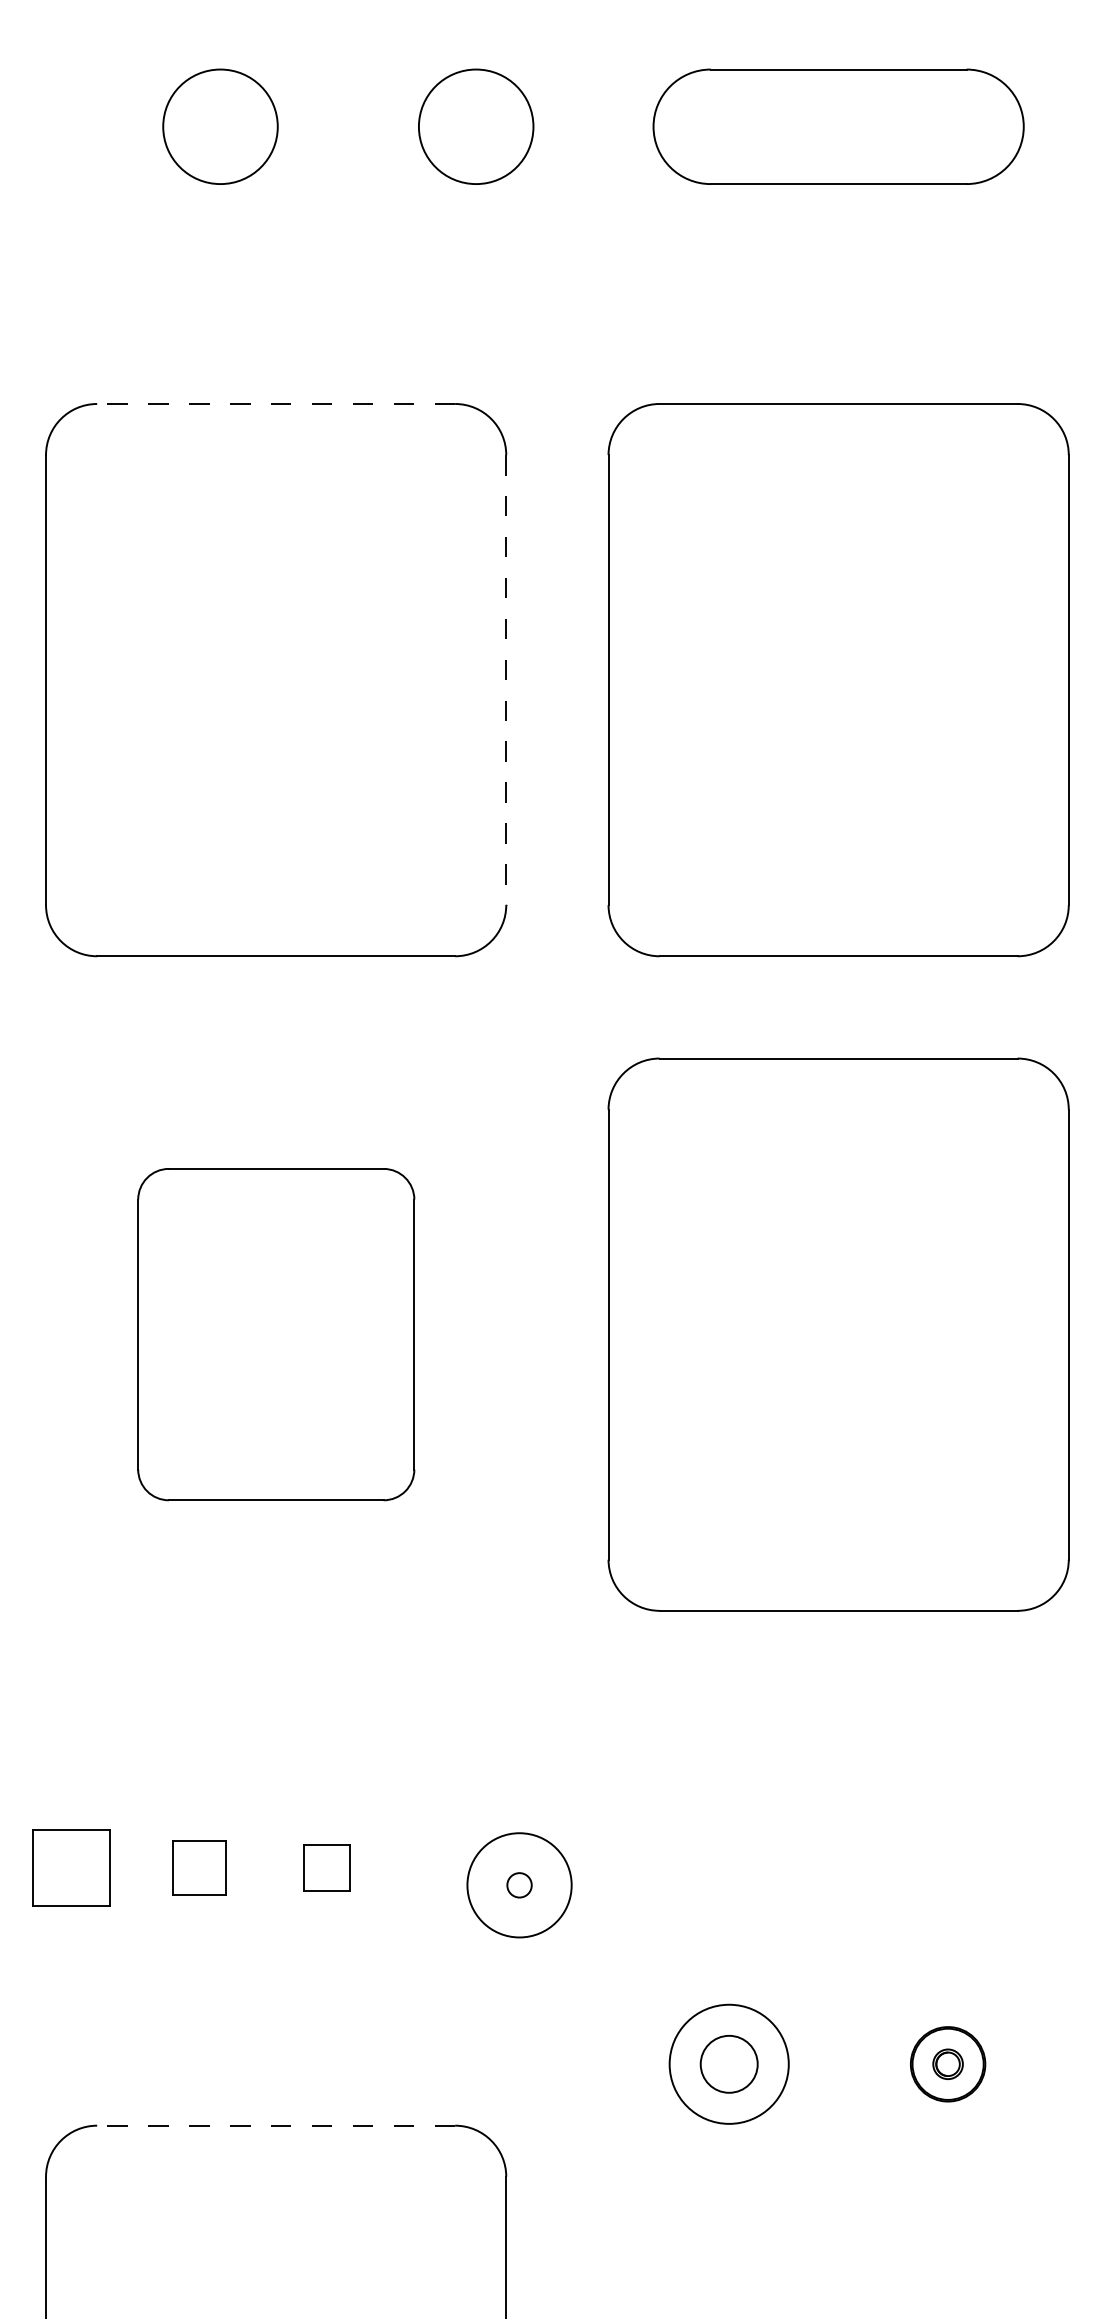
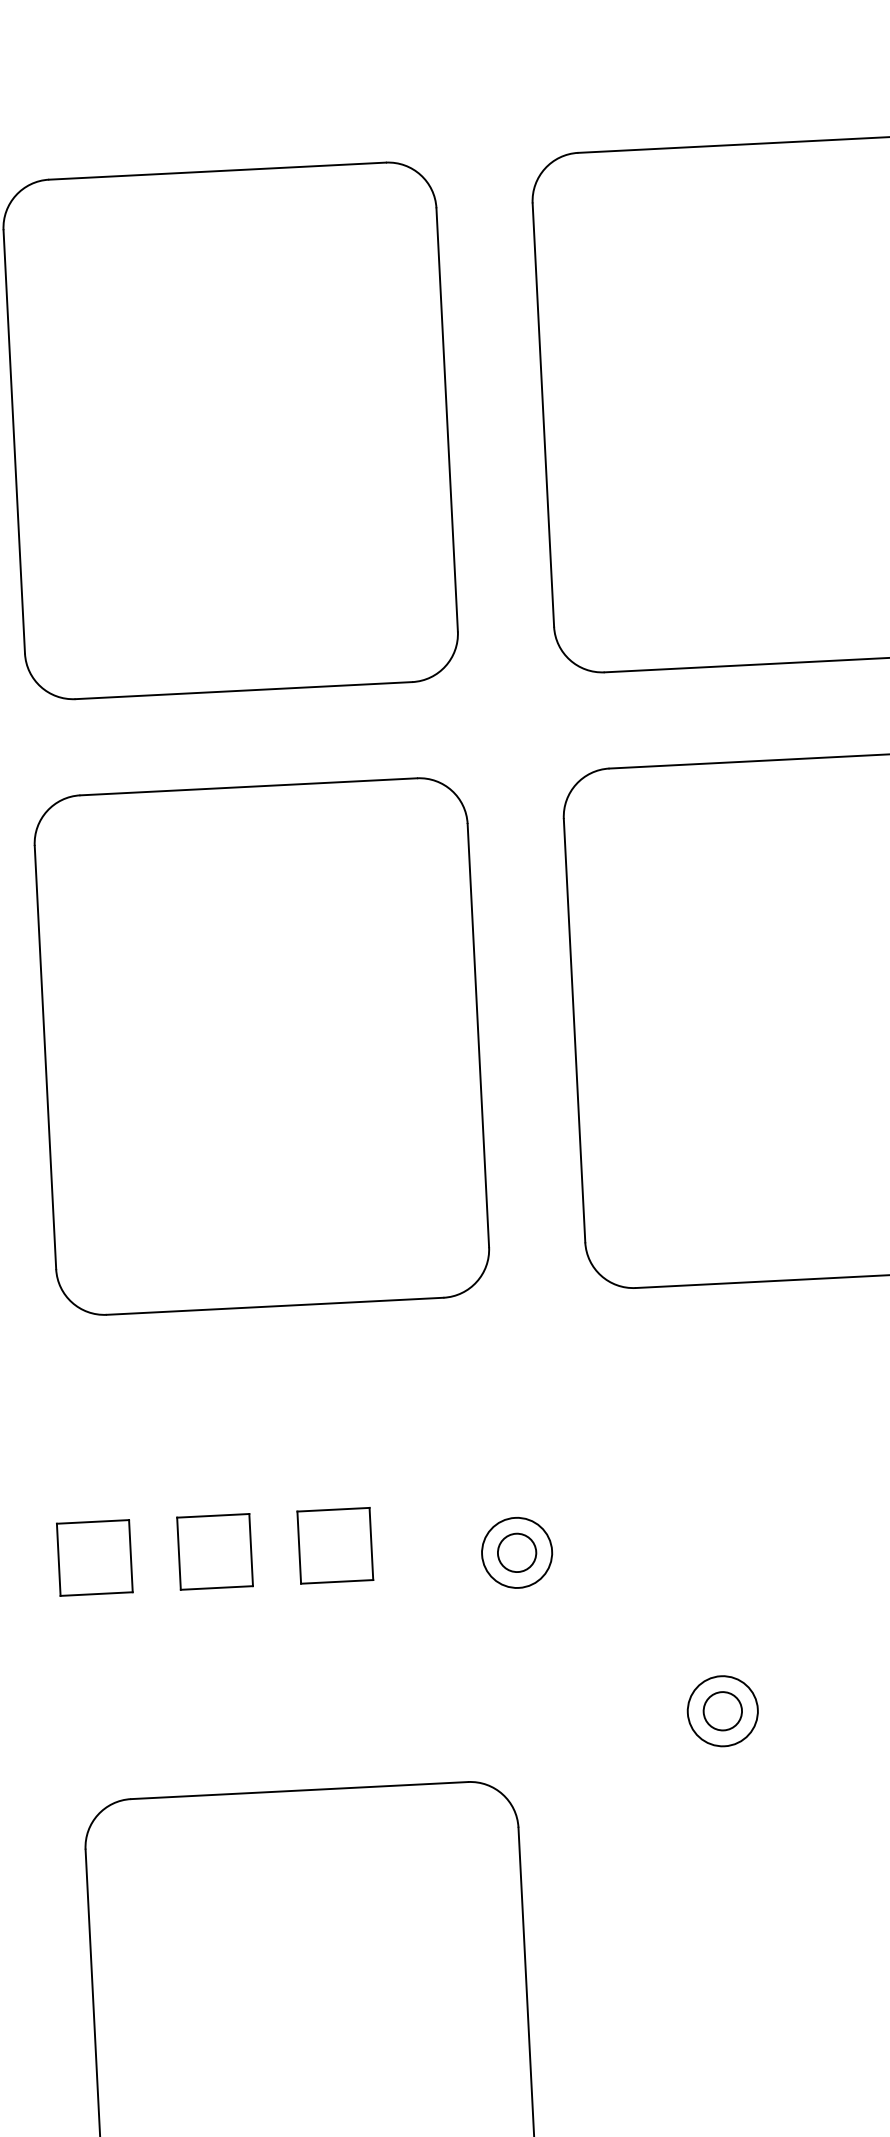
line: (276, 403) -> (217, 170), dashed -> solid
line: (506, 680) -> (447, 420), dashed -> solid
part: (276, 1334) -> (262, 1046), size x1.67
part: (199, 1867) -> (215, 1551), size x1.43
part: (327, 1867) -> (335, 1545), size x1.67
circle: (519, 1884) -> (517, 1552), size x1.67
circle: (519, 1885) -> (517, 1553), size x0.71
circle: (728, 2063) -> (722, 1710), size x0.71
circle: (729, 2064) -> (723, 1711), size x0.62
line: (276, 2125) -> (299, 1790), dashed -> solid

